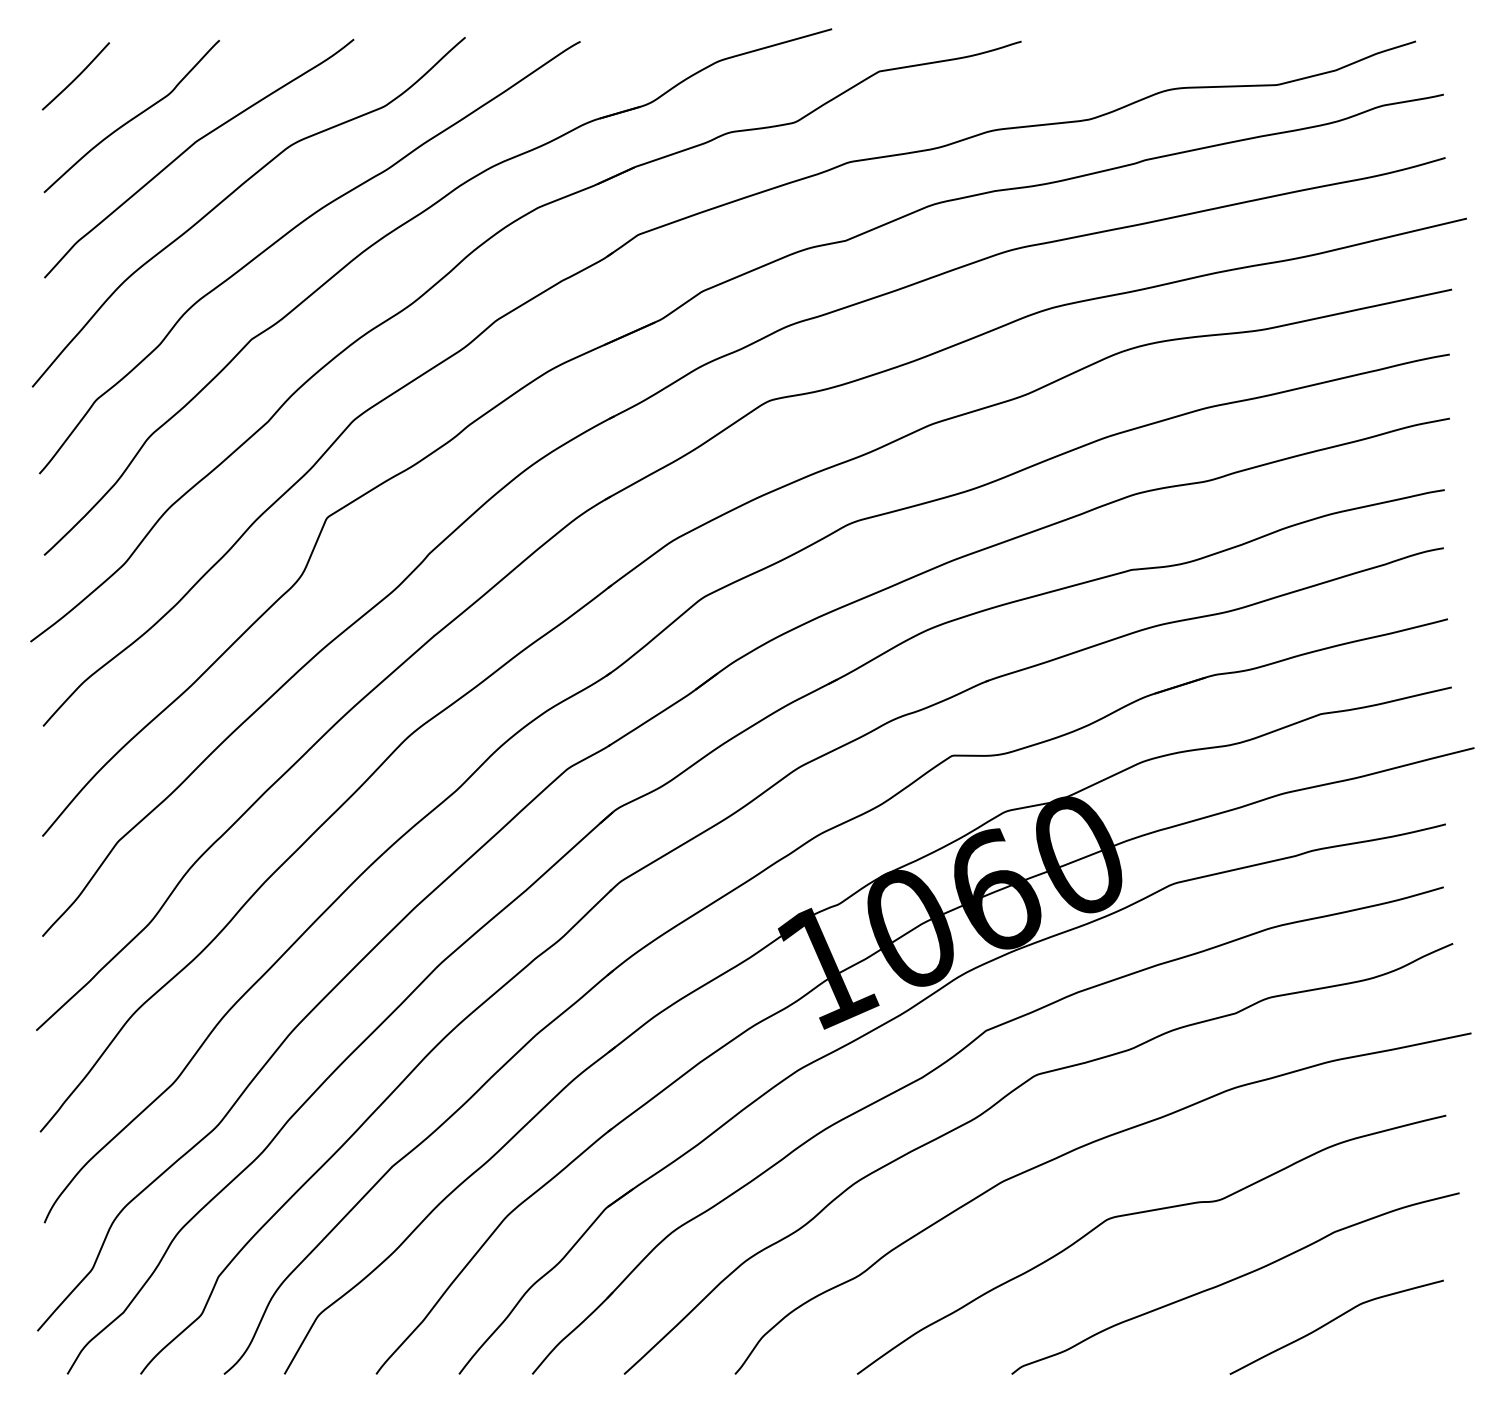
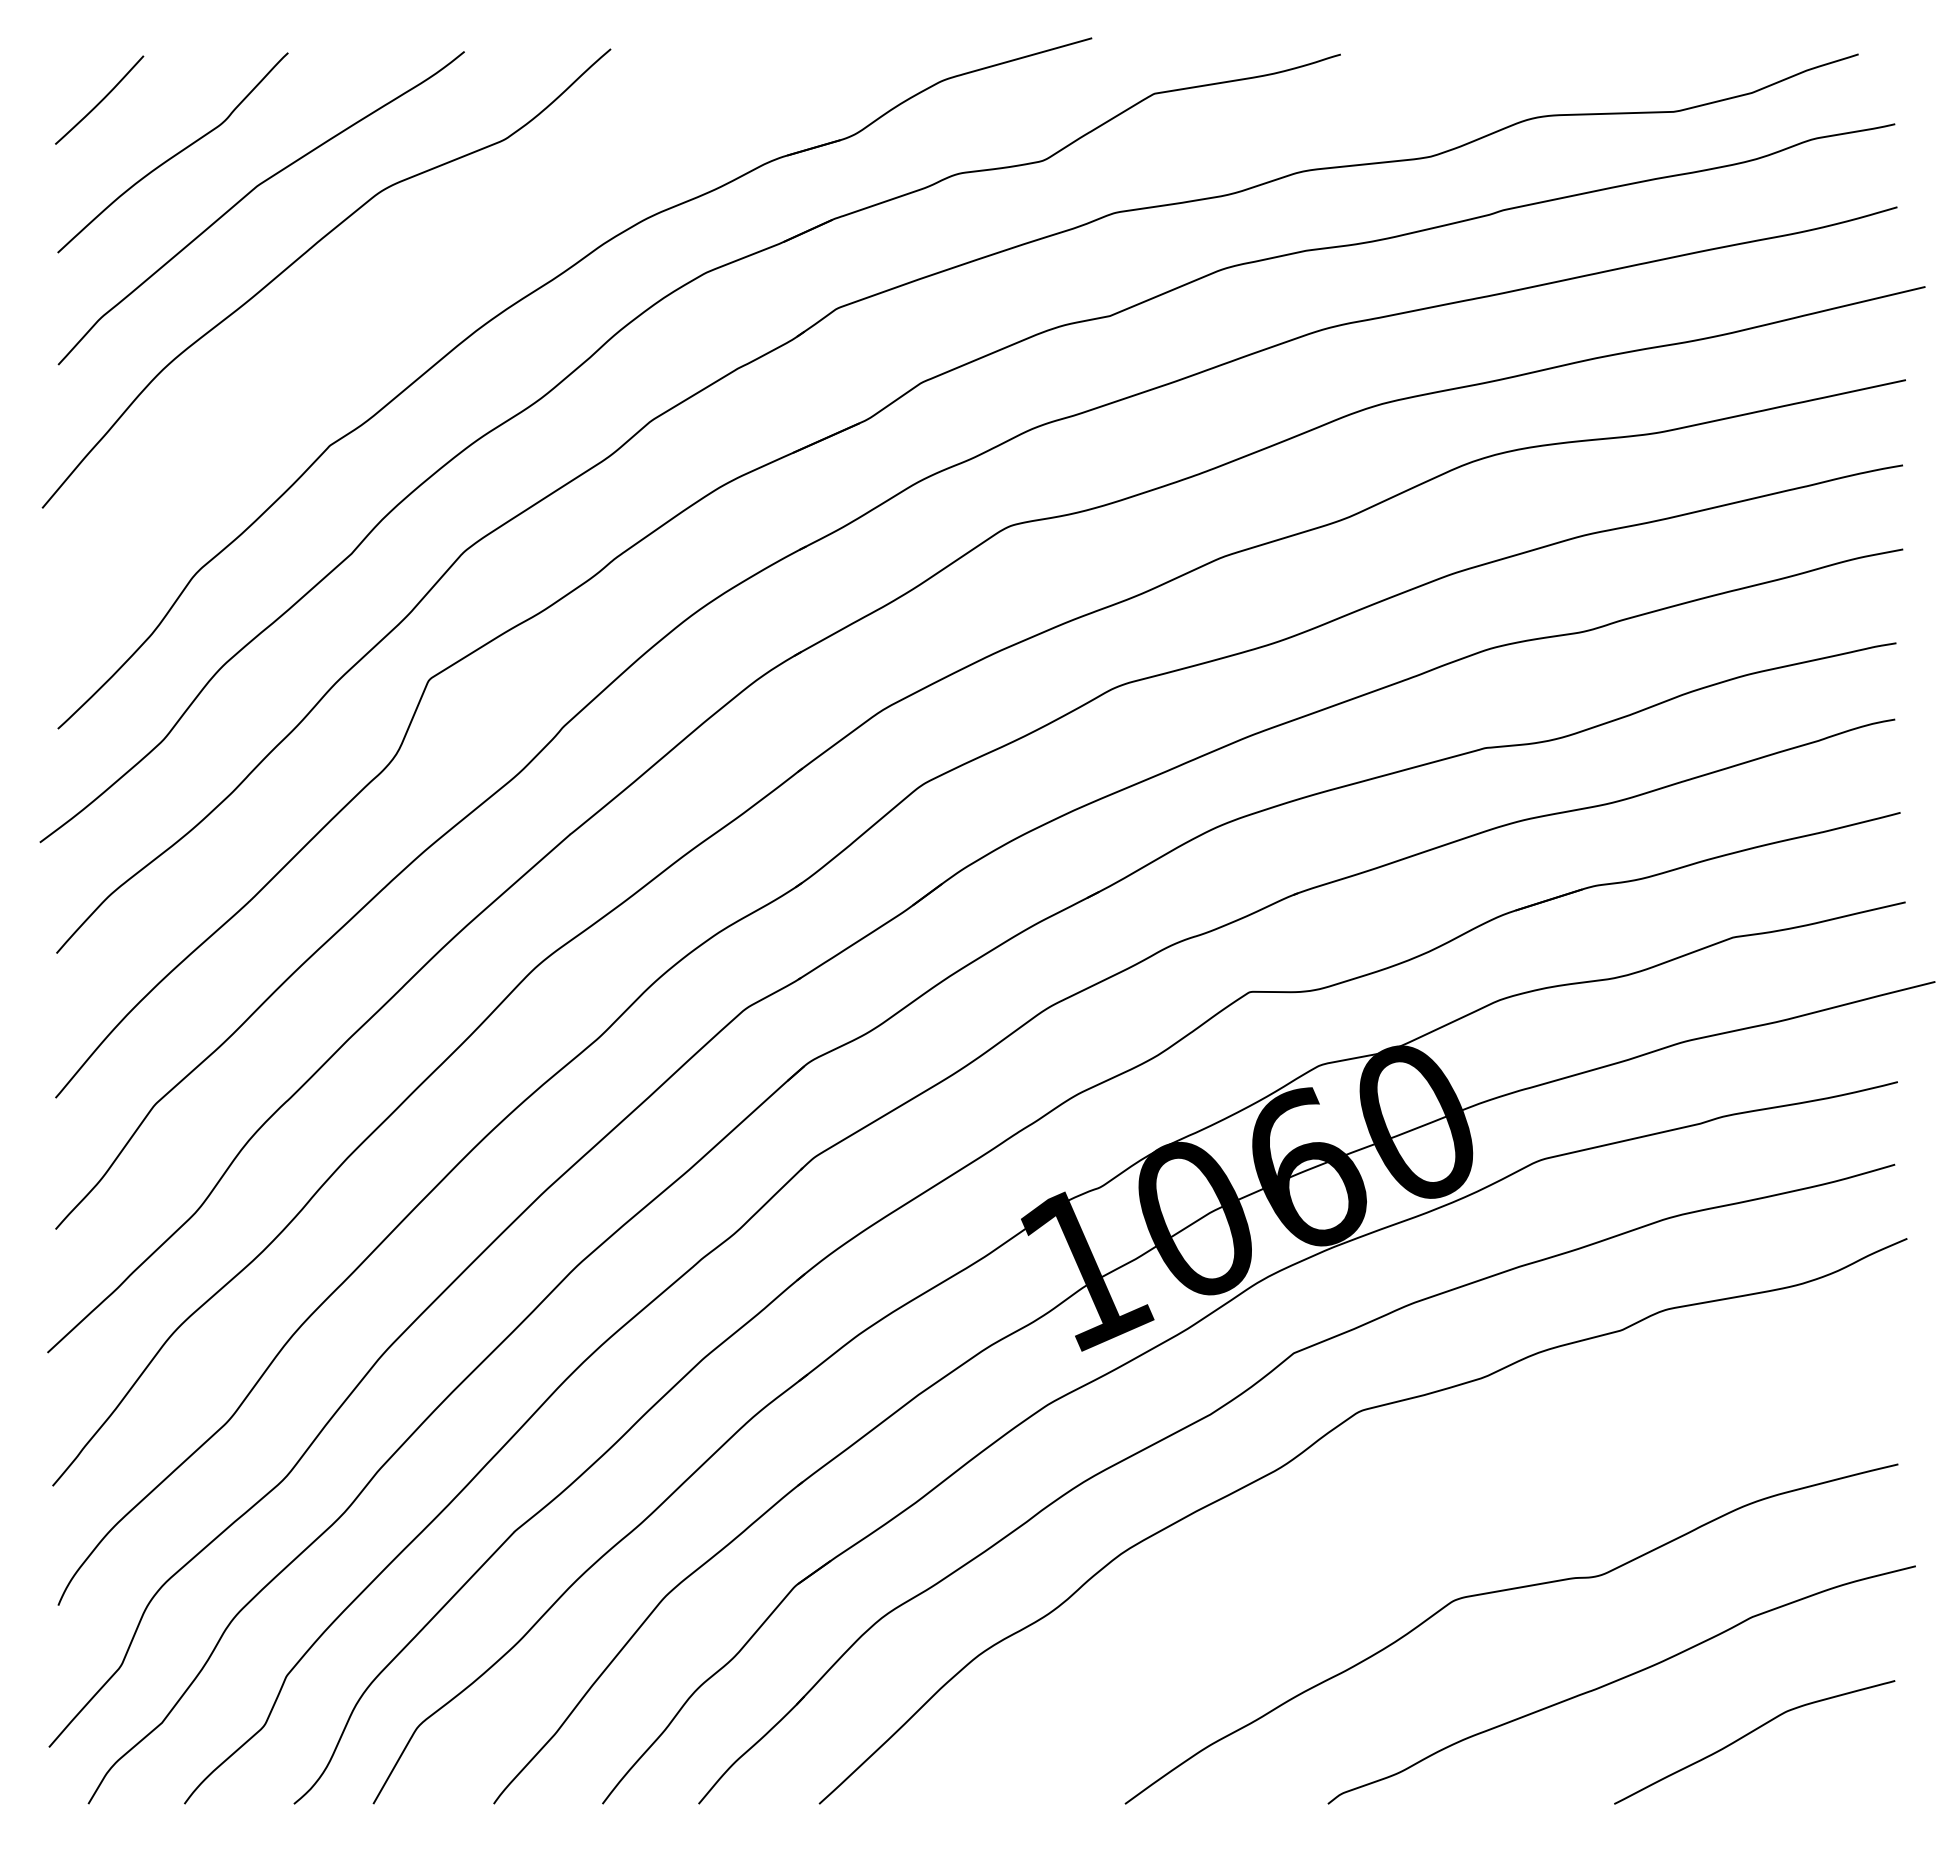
curve: (290, 231) -> (381, 304), removed
curve: (1078, 1149) -> (1415, 1508), removed

